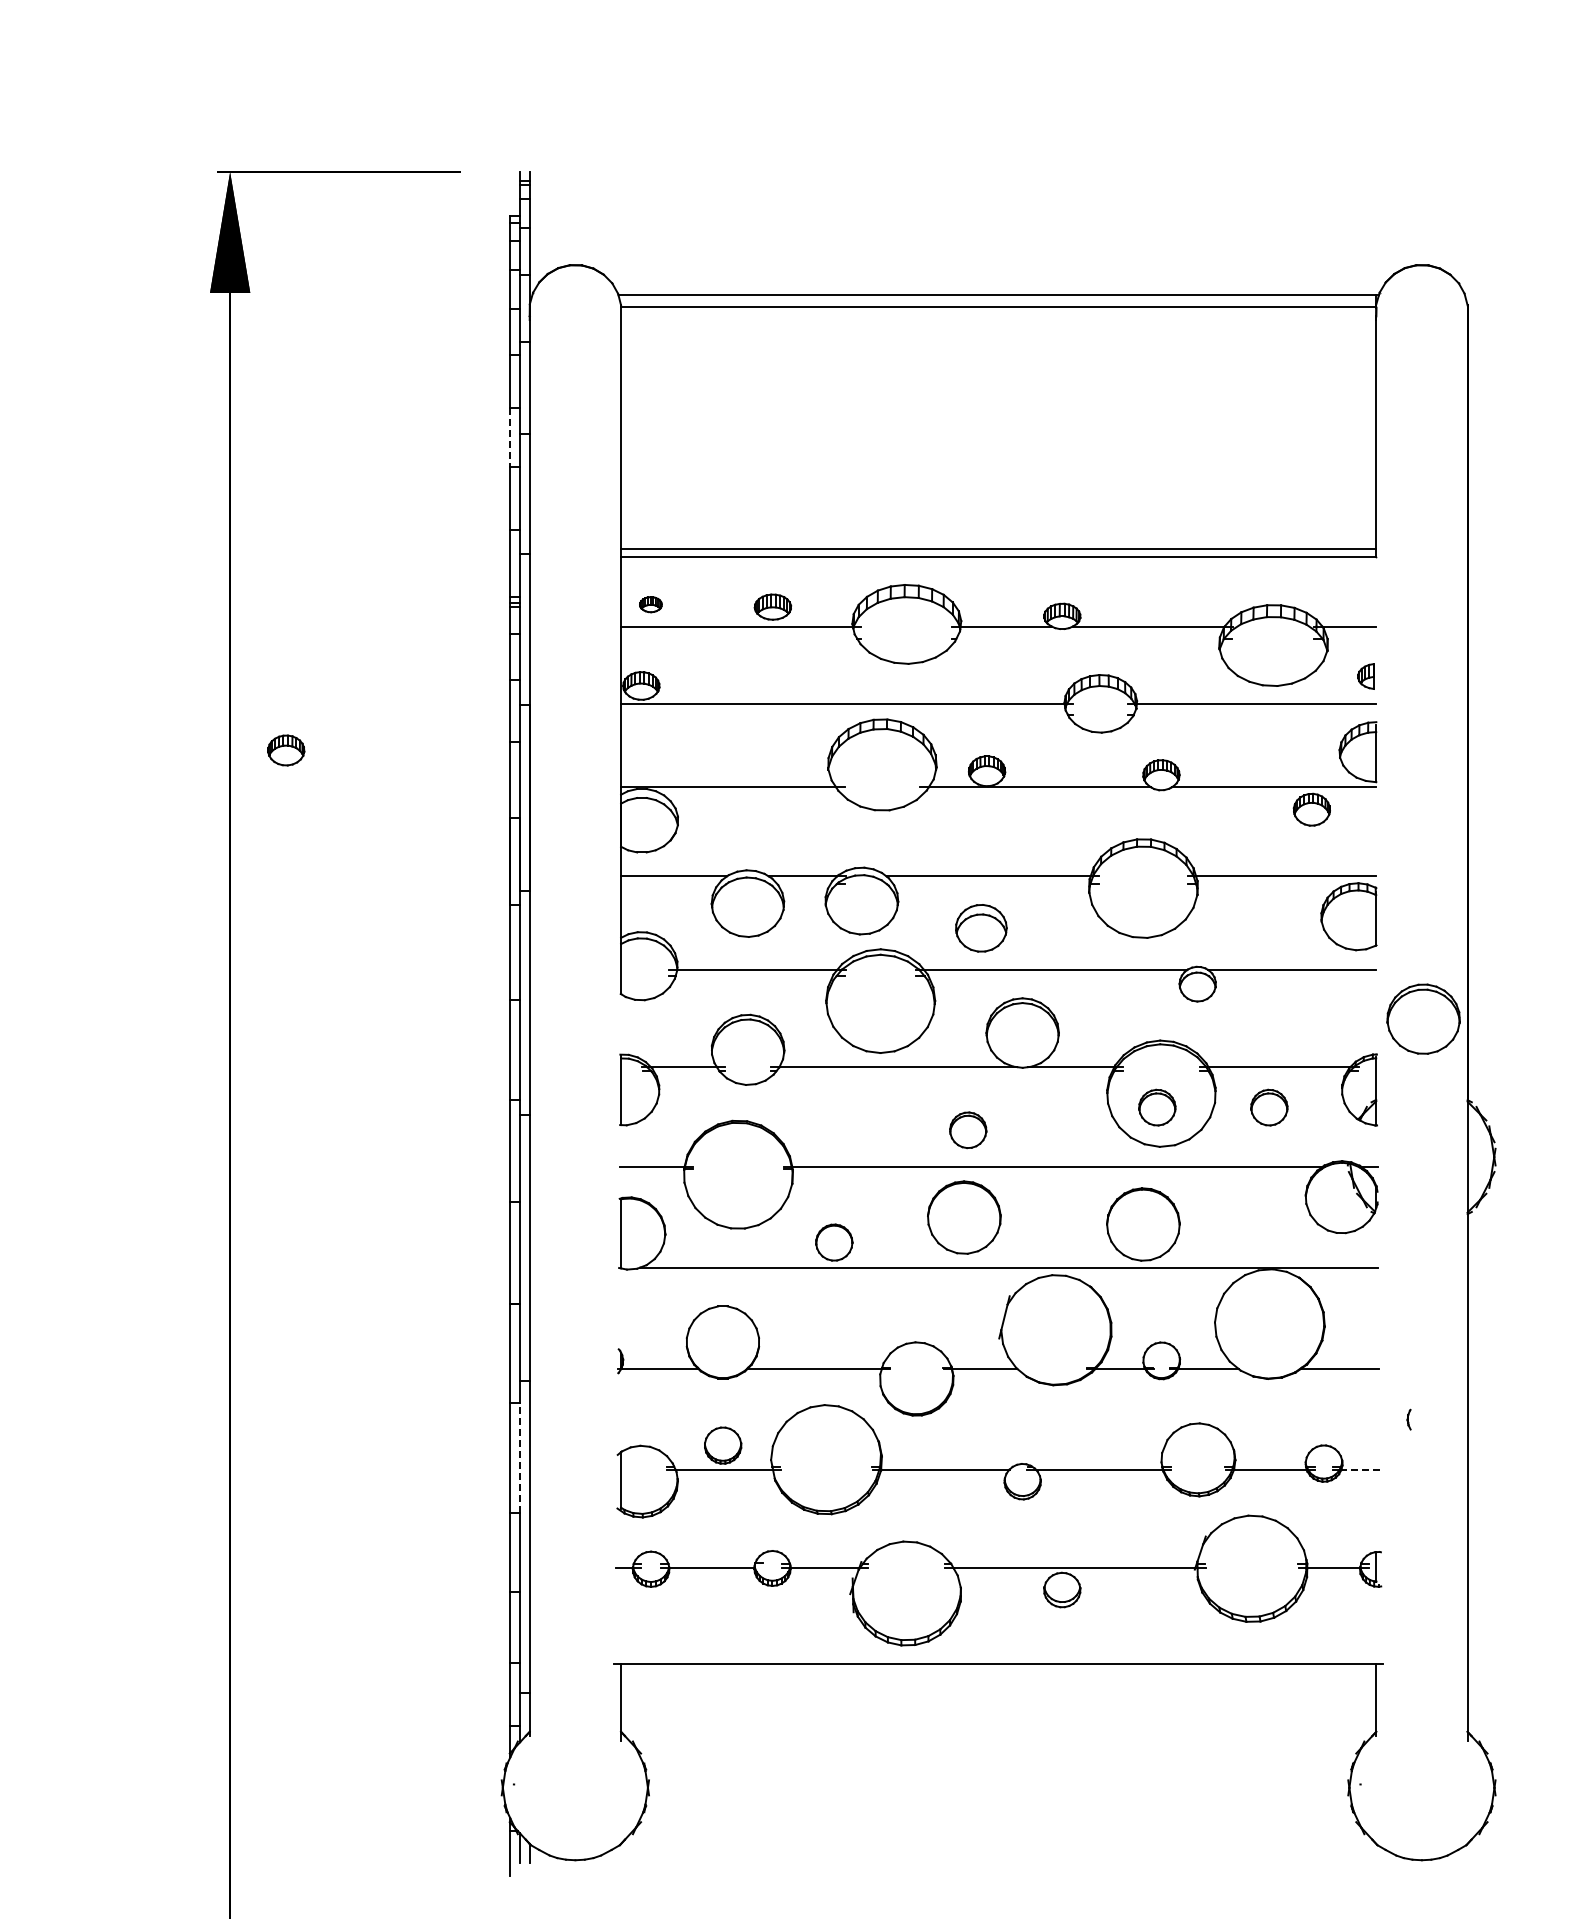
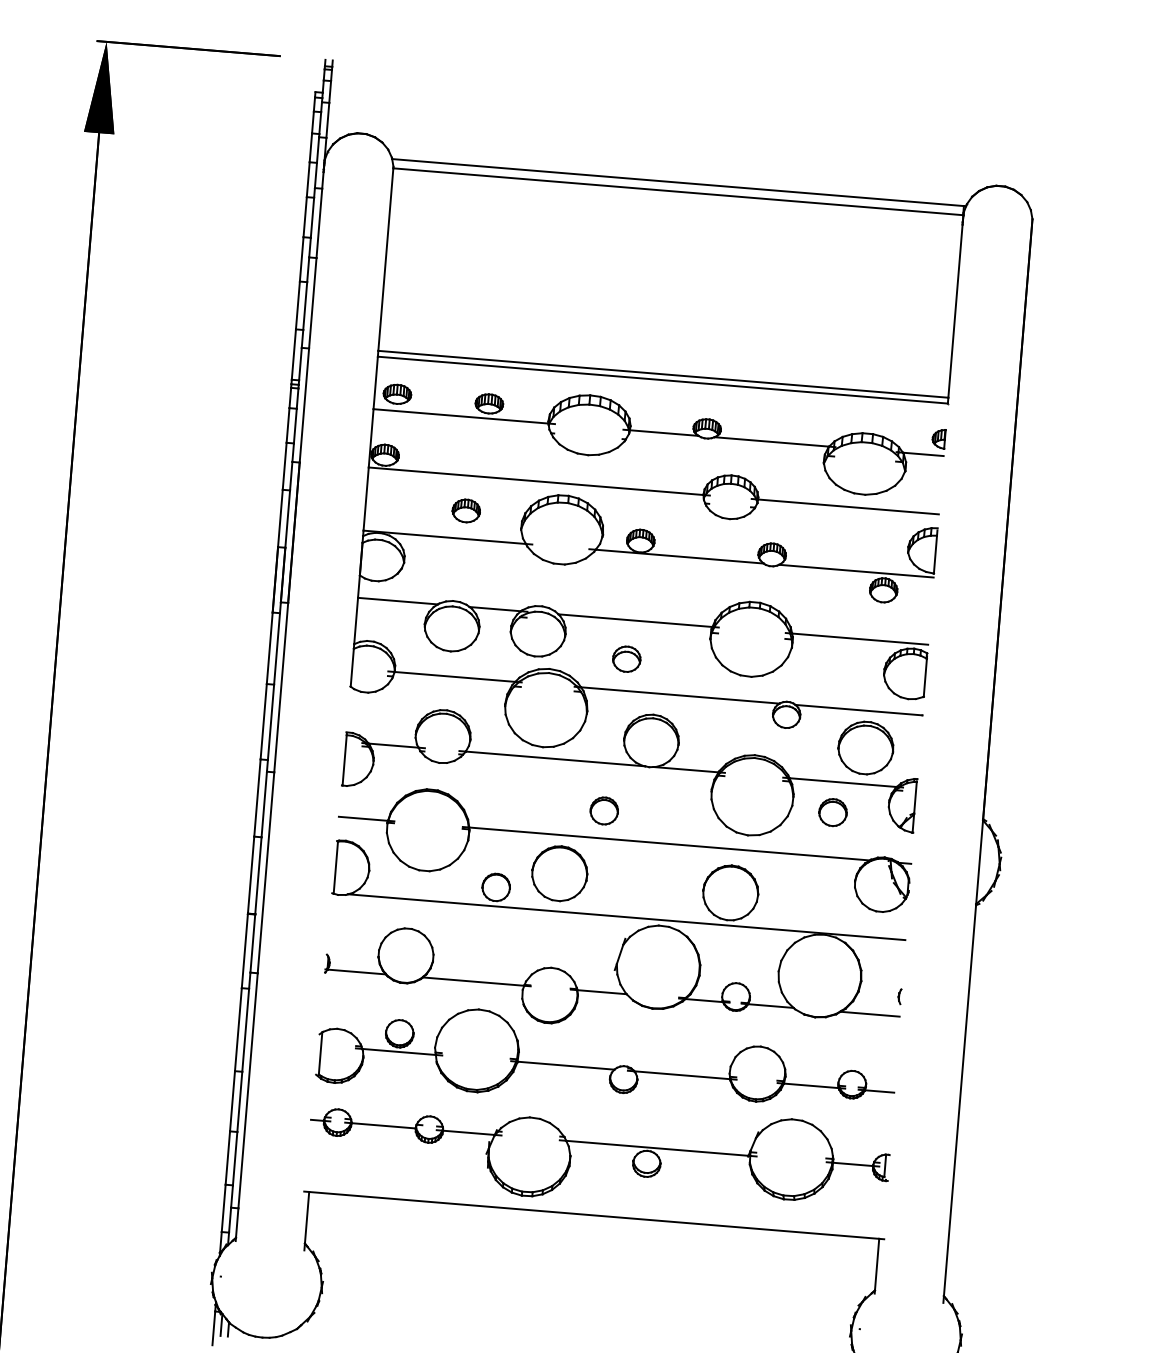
line: (510, 437) -> (301, 259), dashed -> solid
part: (650, 604) -> (397, 394), size x1.67
part: (1365, 676) -> (938, 438), moved
part: (286, 750) -> (466, 511), moved
part: (981, 927) -> (626, 658), size x0.71
part: (1423, 1018) -> (865, 747), moved
part: (1157, 1107) -> (748, 805), removed
part: (964, 1217) -> (559, 873), moved
part: (1408, 1419) -> (899, 996), moved
line: (520, 1457) -> (246, 1030), dashed -> solid
line: (1360, 1469) -> (879, 1091), dashed -> solid

